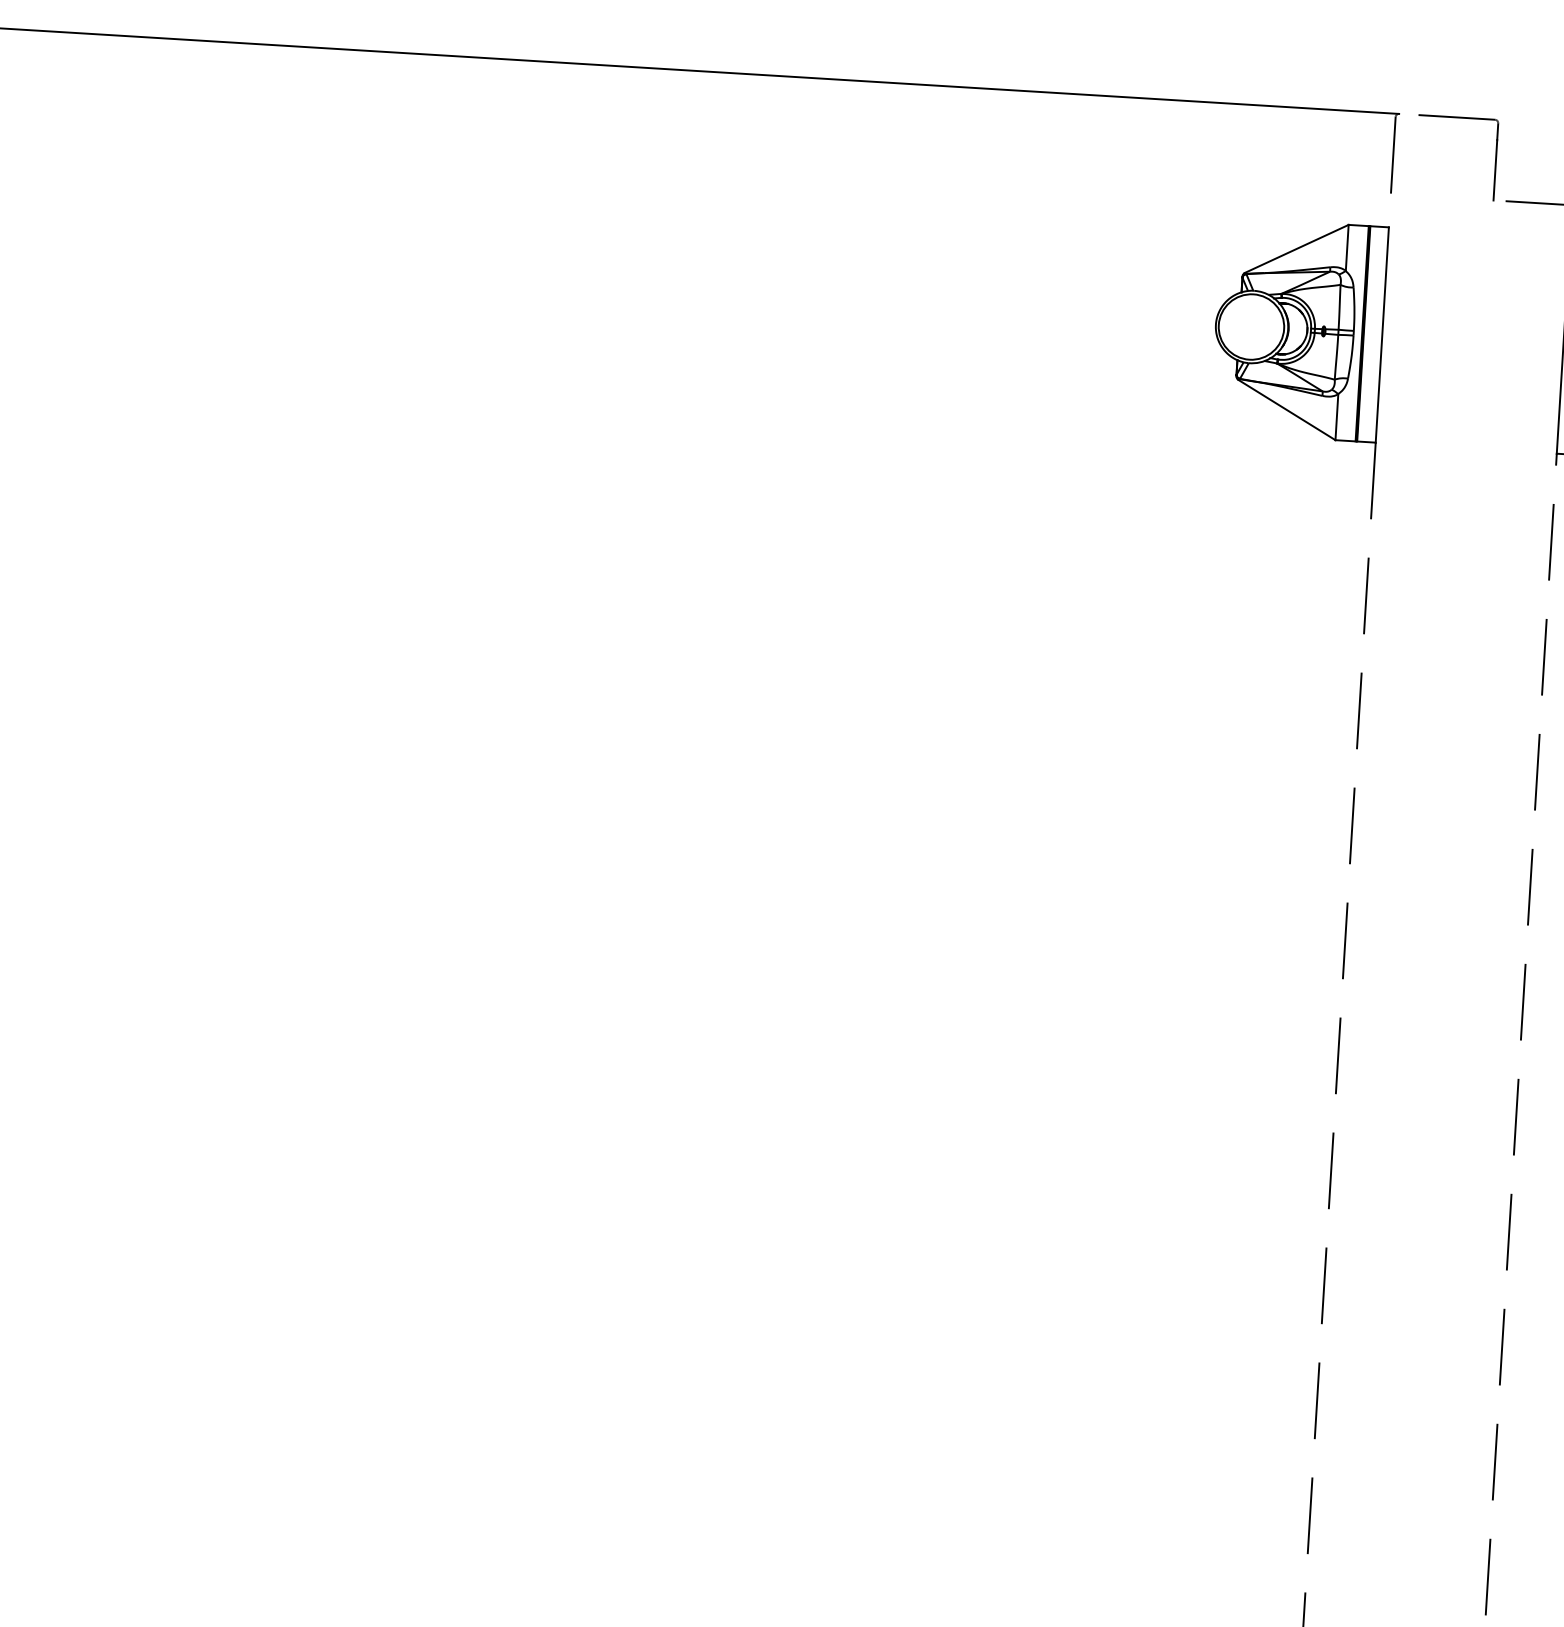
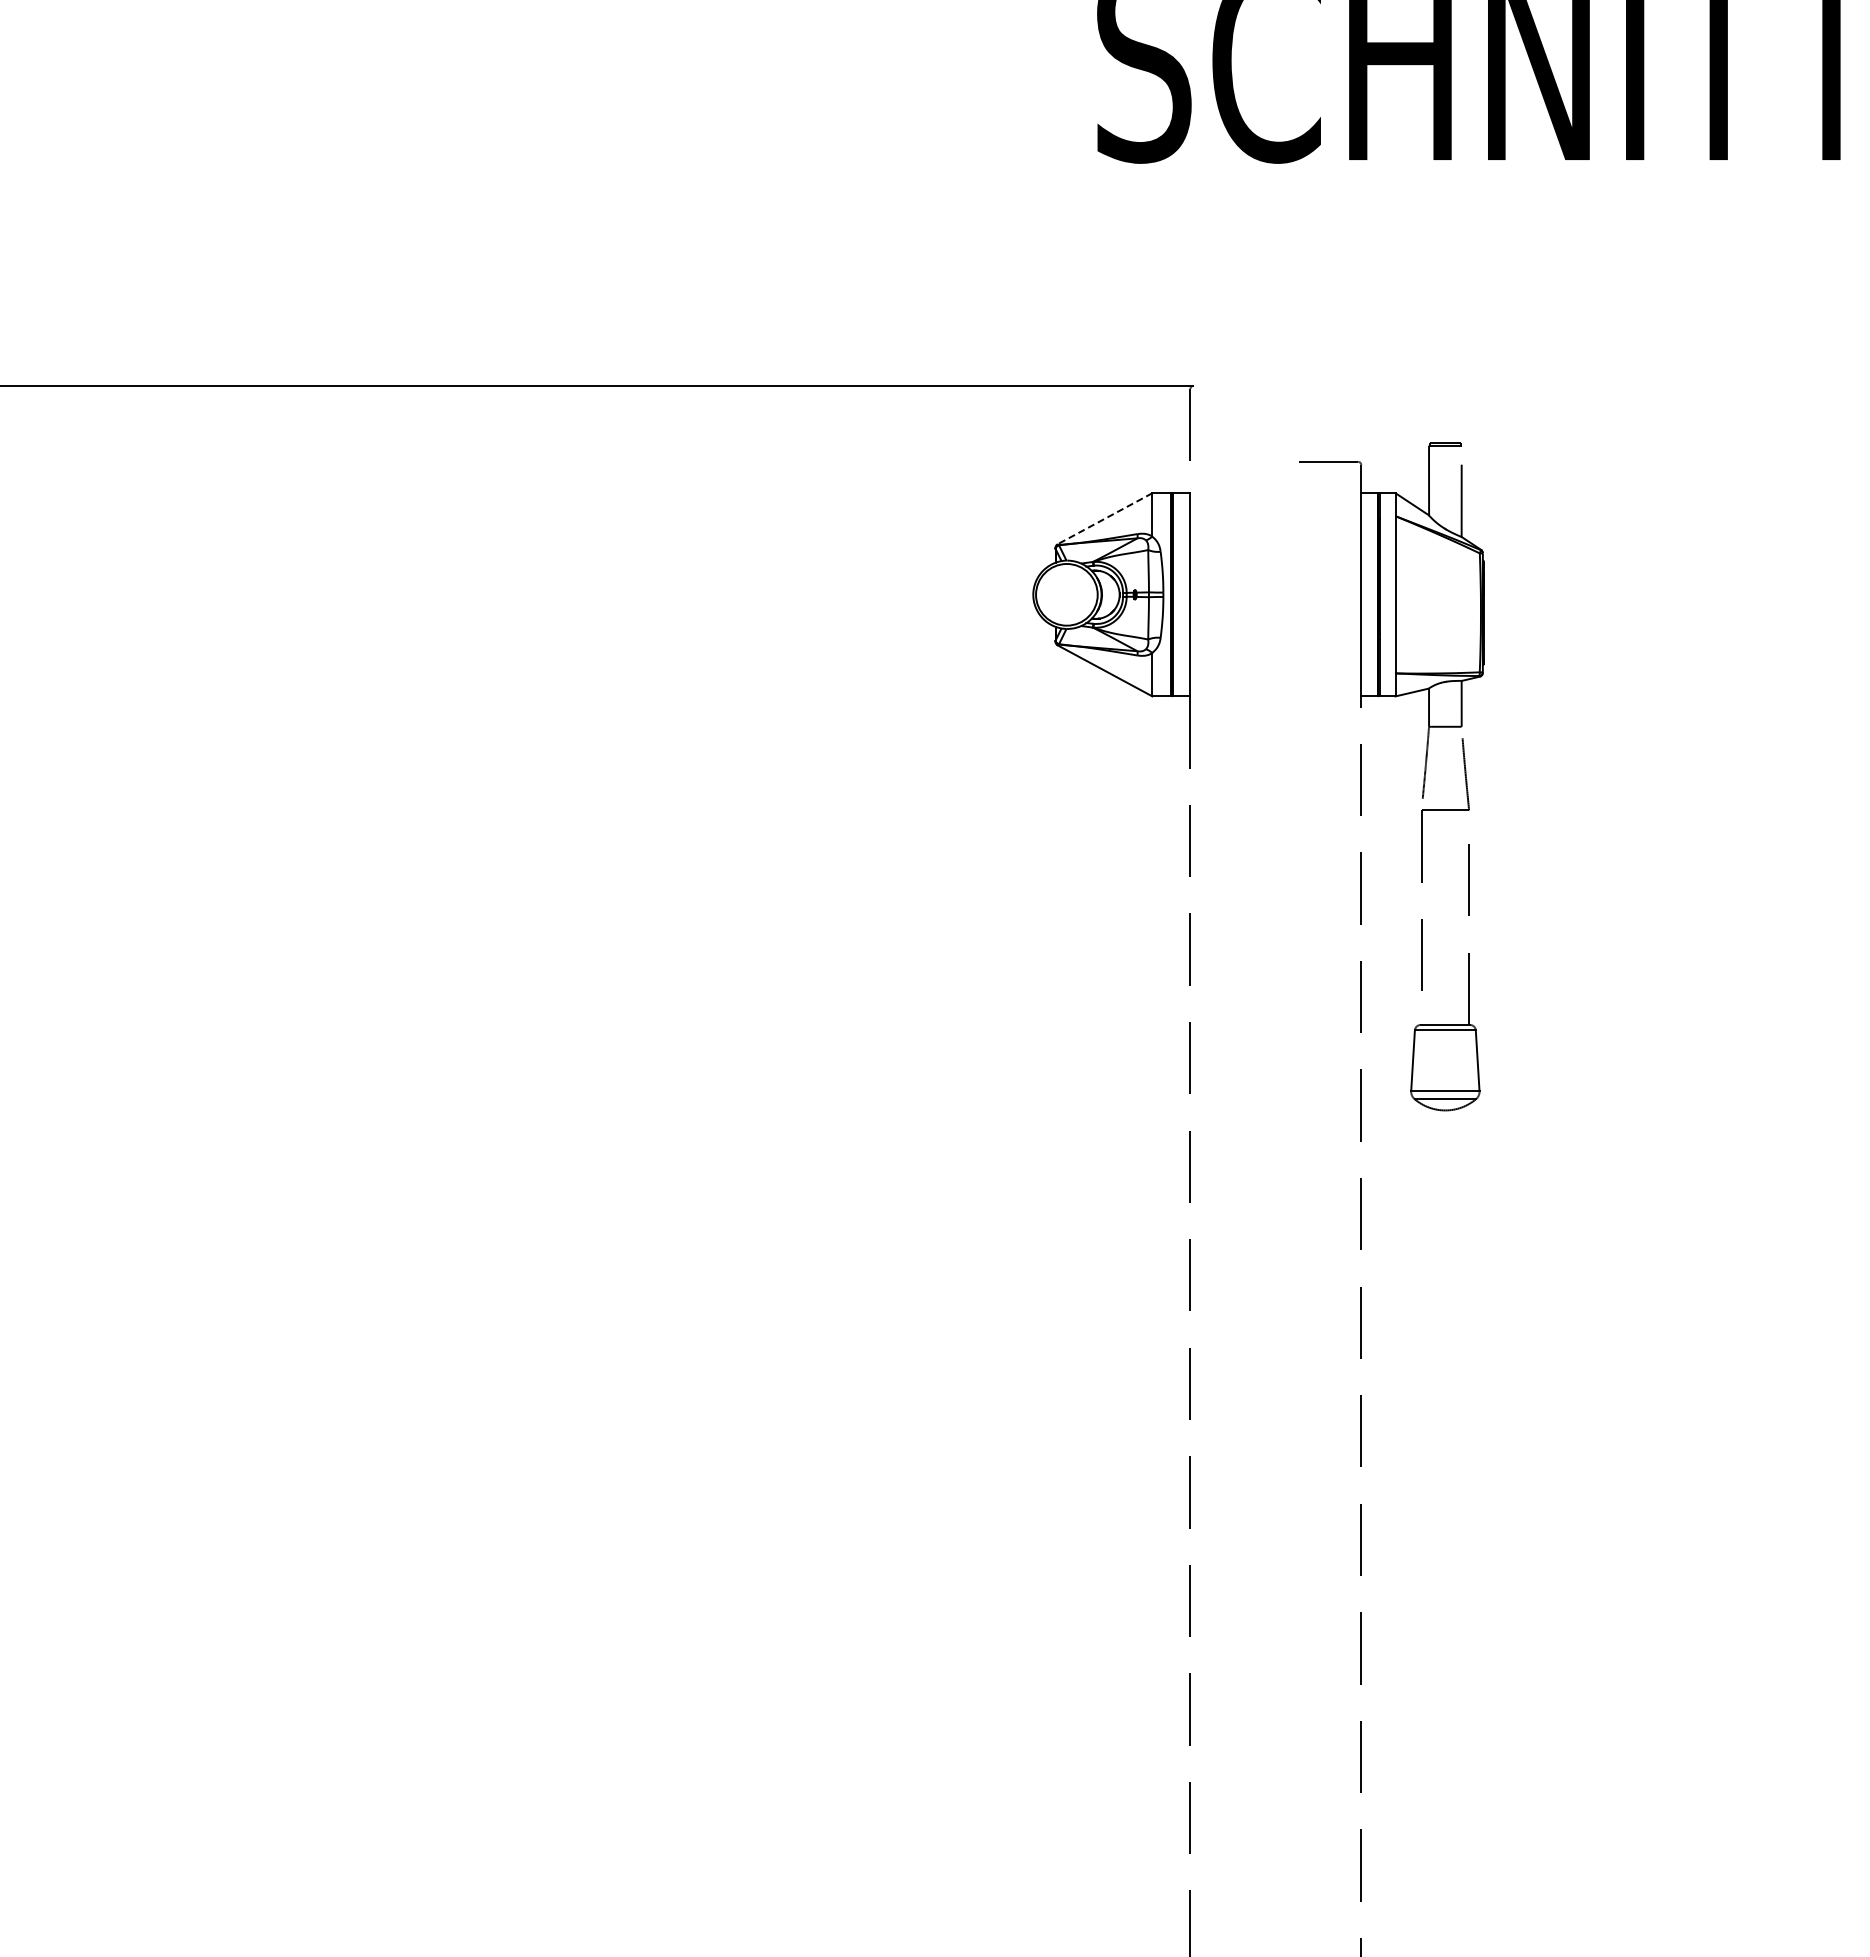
part: (1495, 159) -> (1286, 423), removed
line: (1296, 248) -> (1104, 518), solid -> dashed

